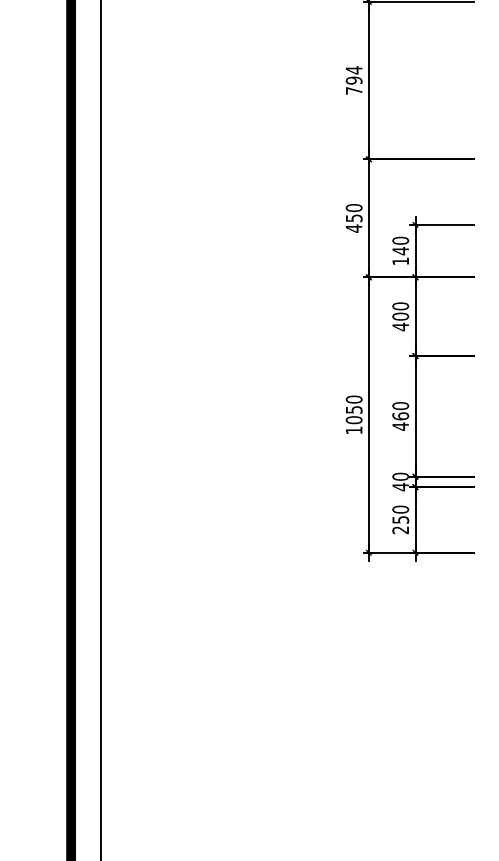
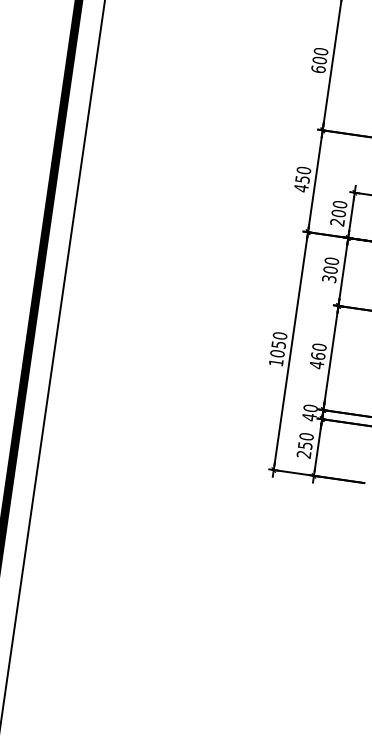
text: (353, 80) -> (319, 60), 794 -> 600
text: (400, 255) -> (338, 217), 140 -> 200
text: (400, 326) -> (329, 278), 400 -> 300

